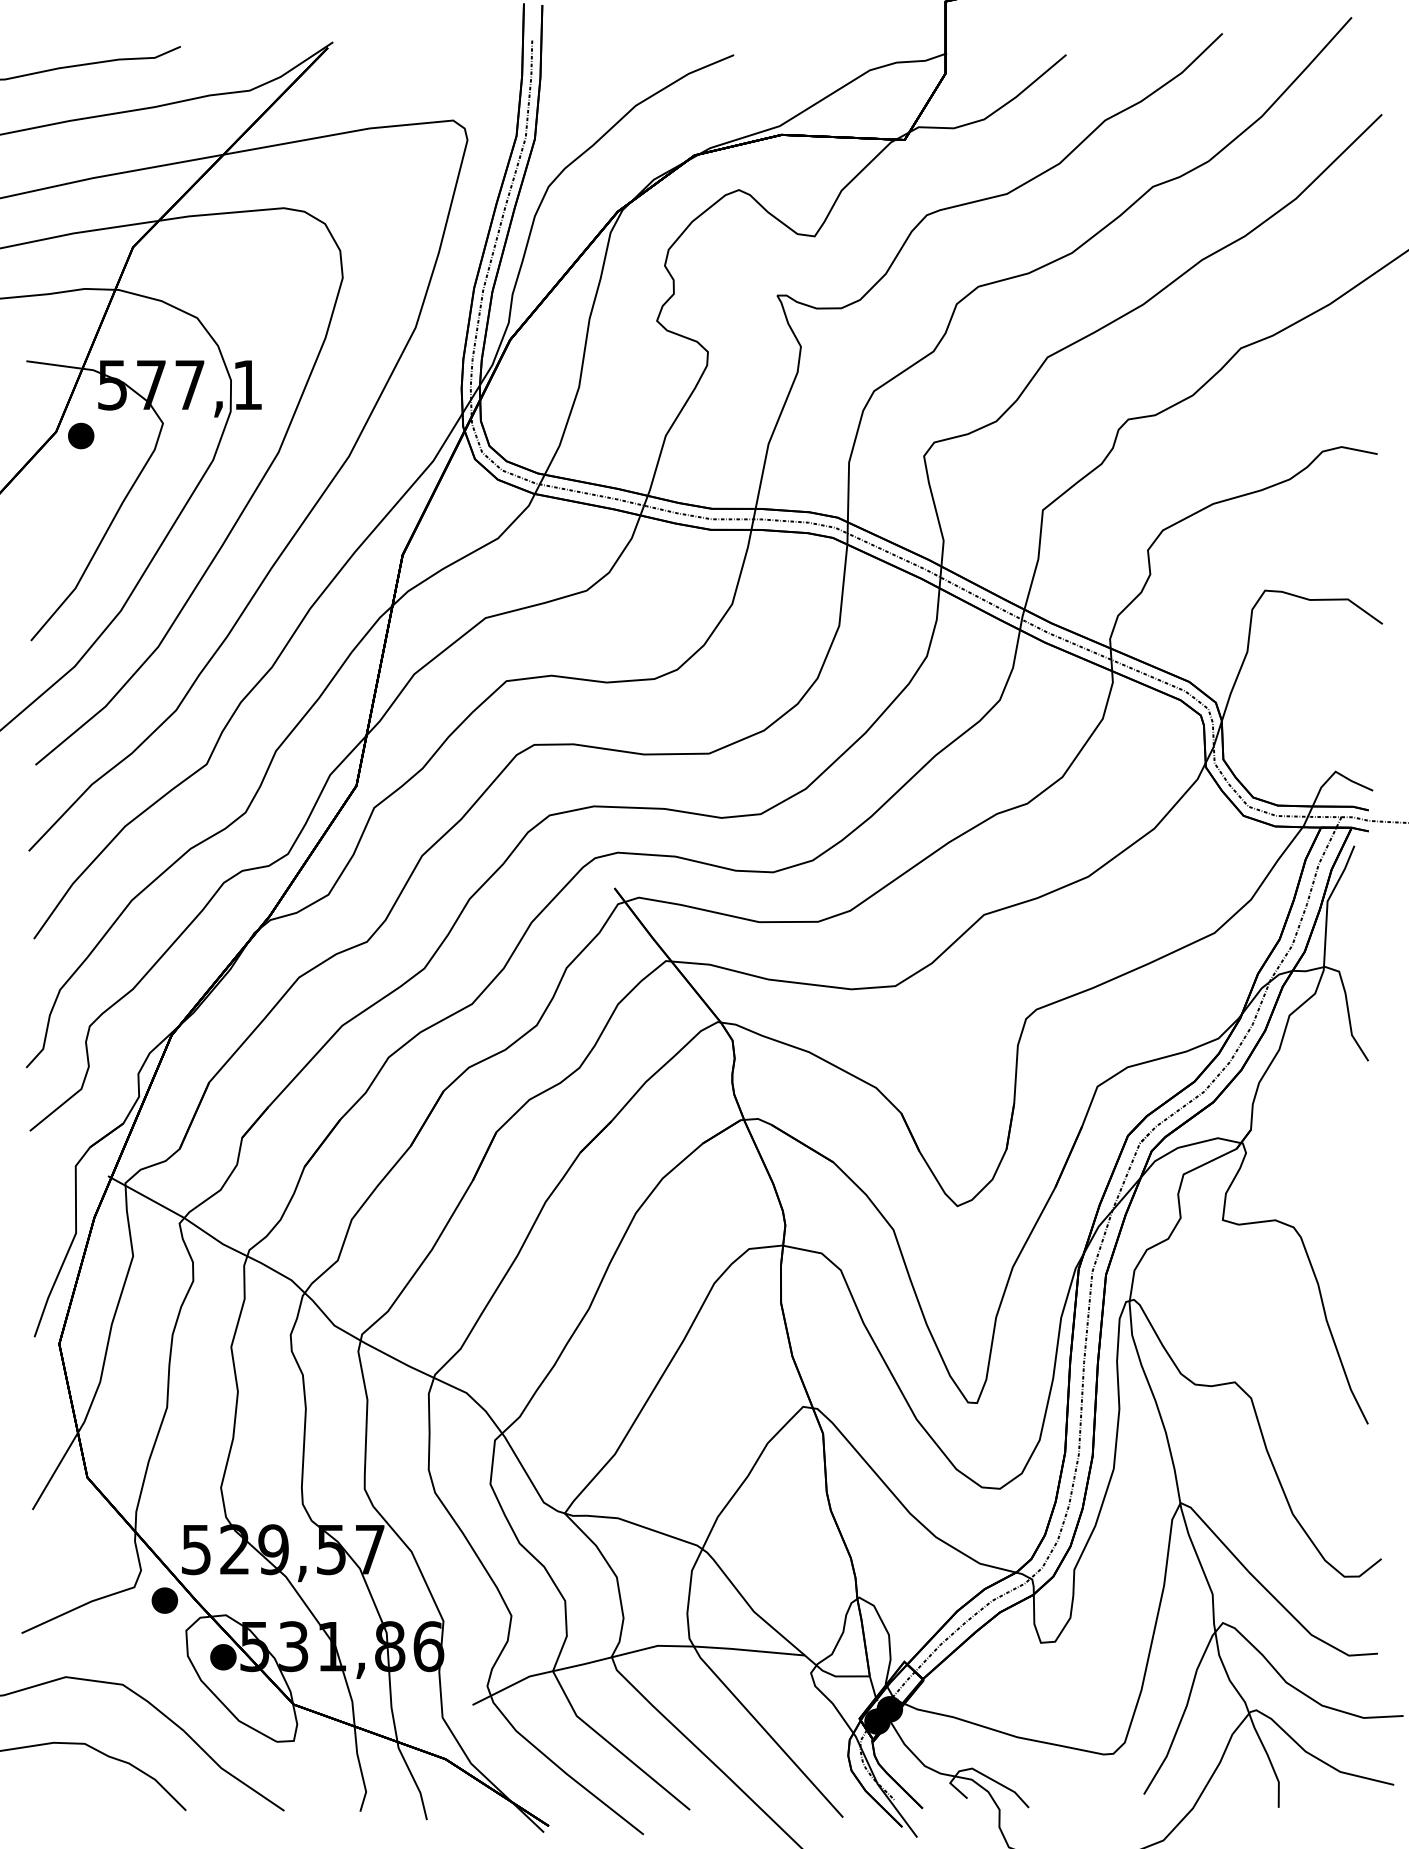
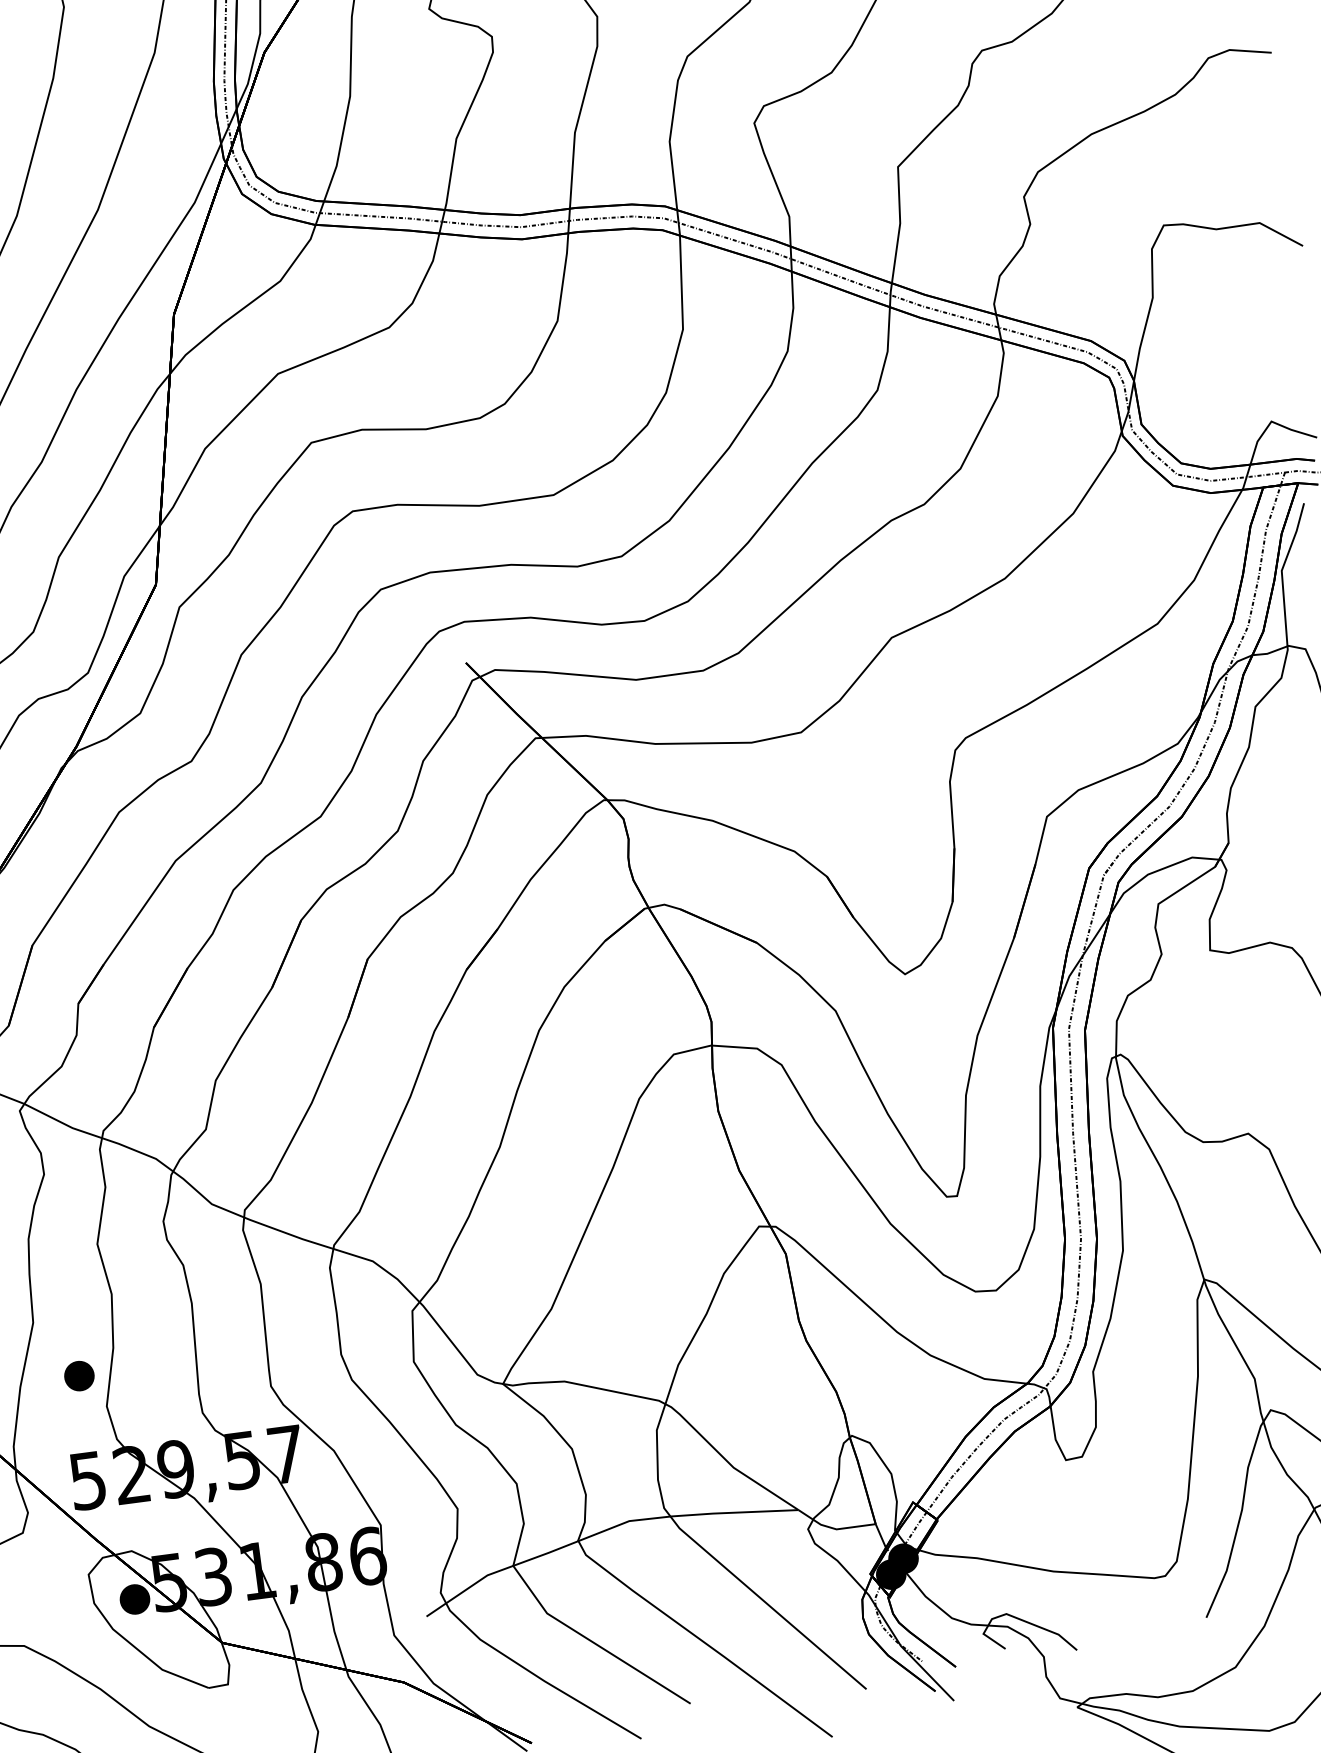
part: (164, 1600) -> (78, 1376), moved

